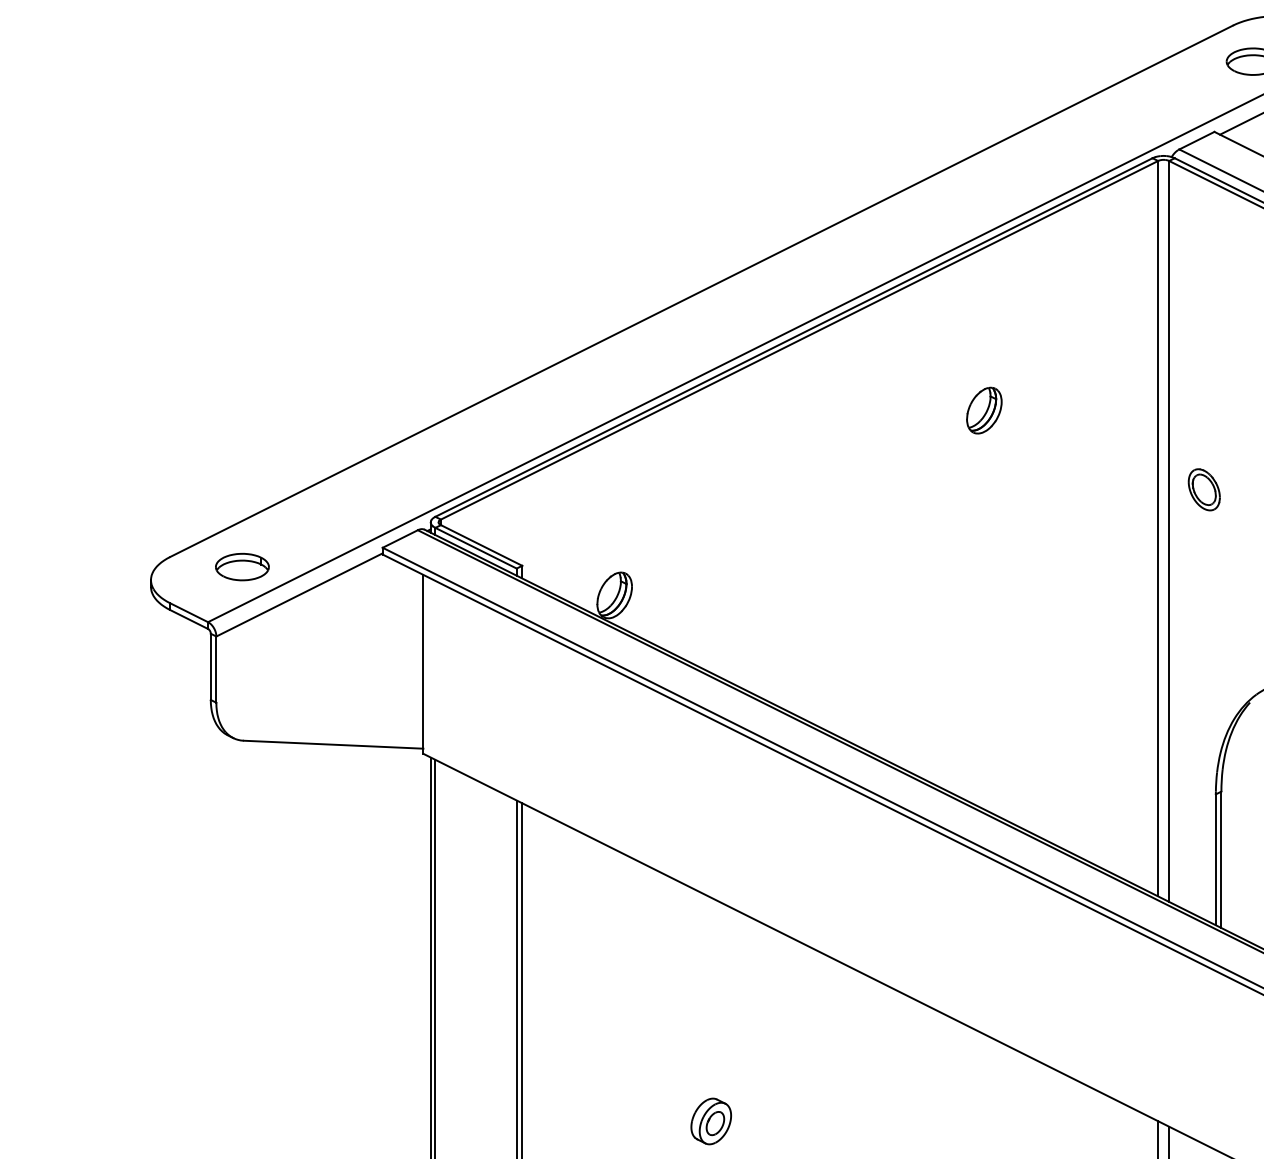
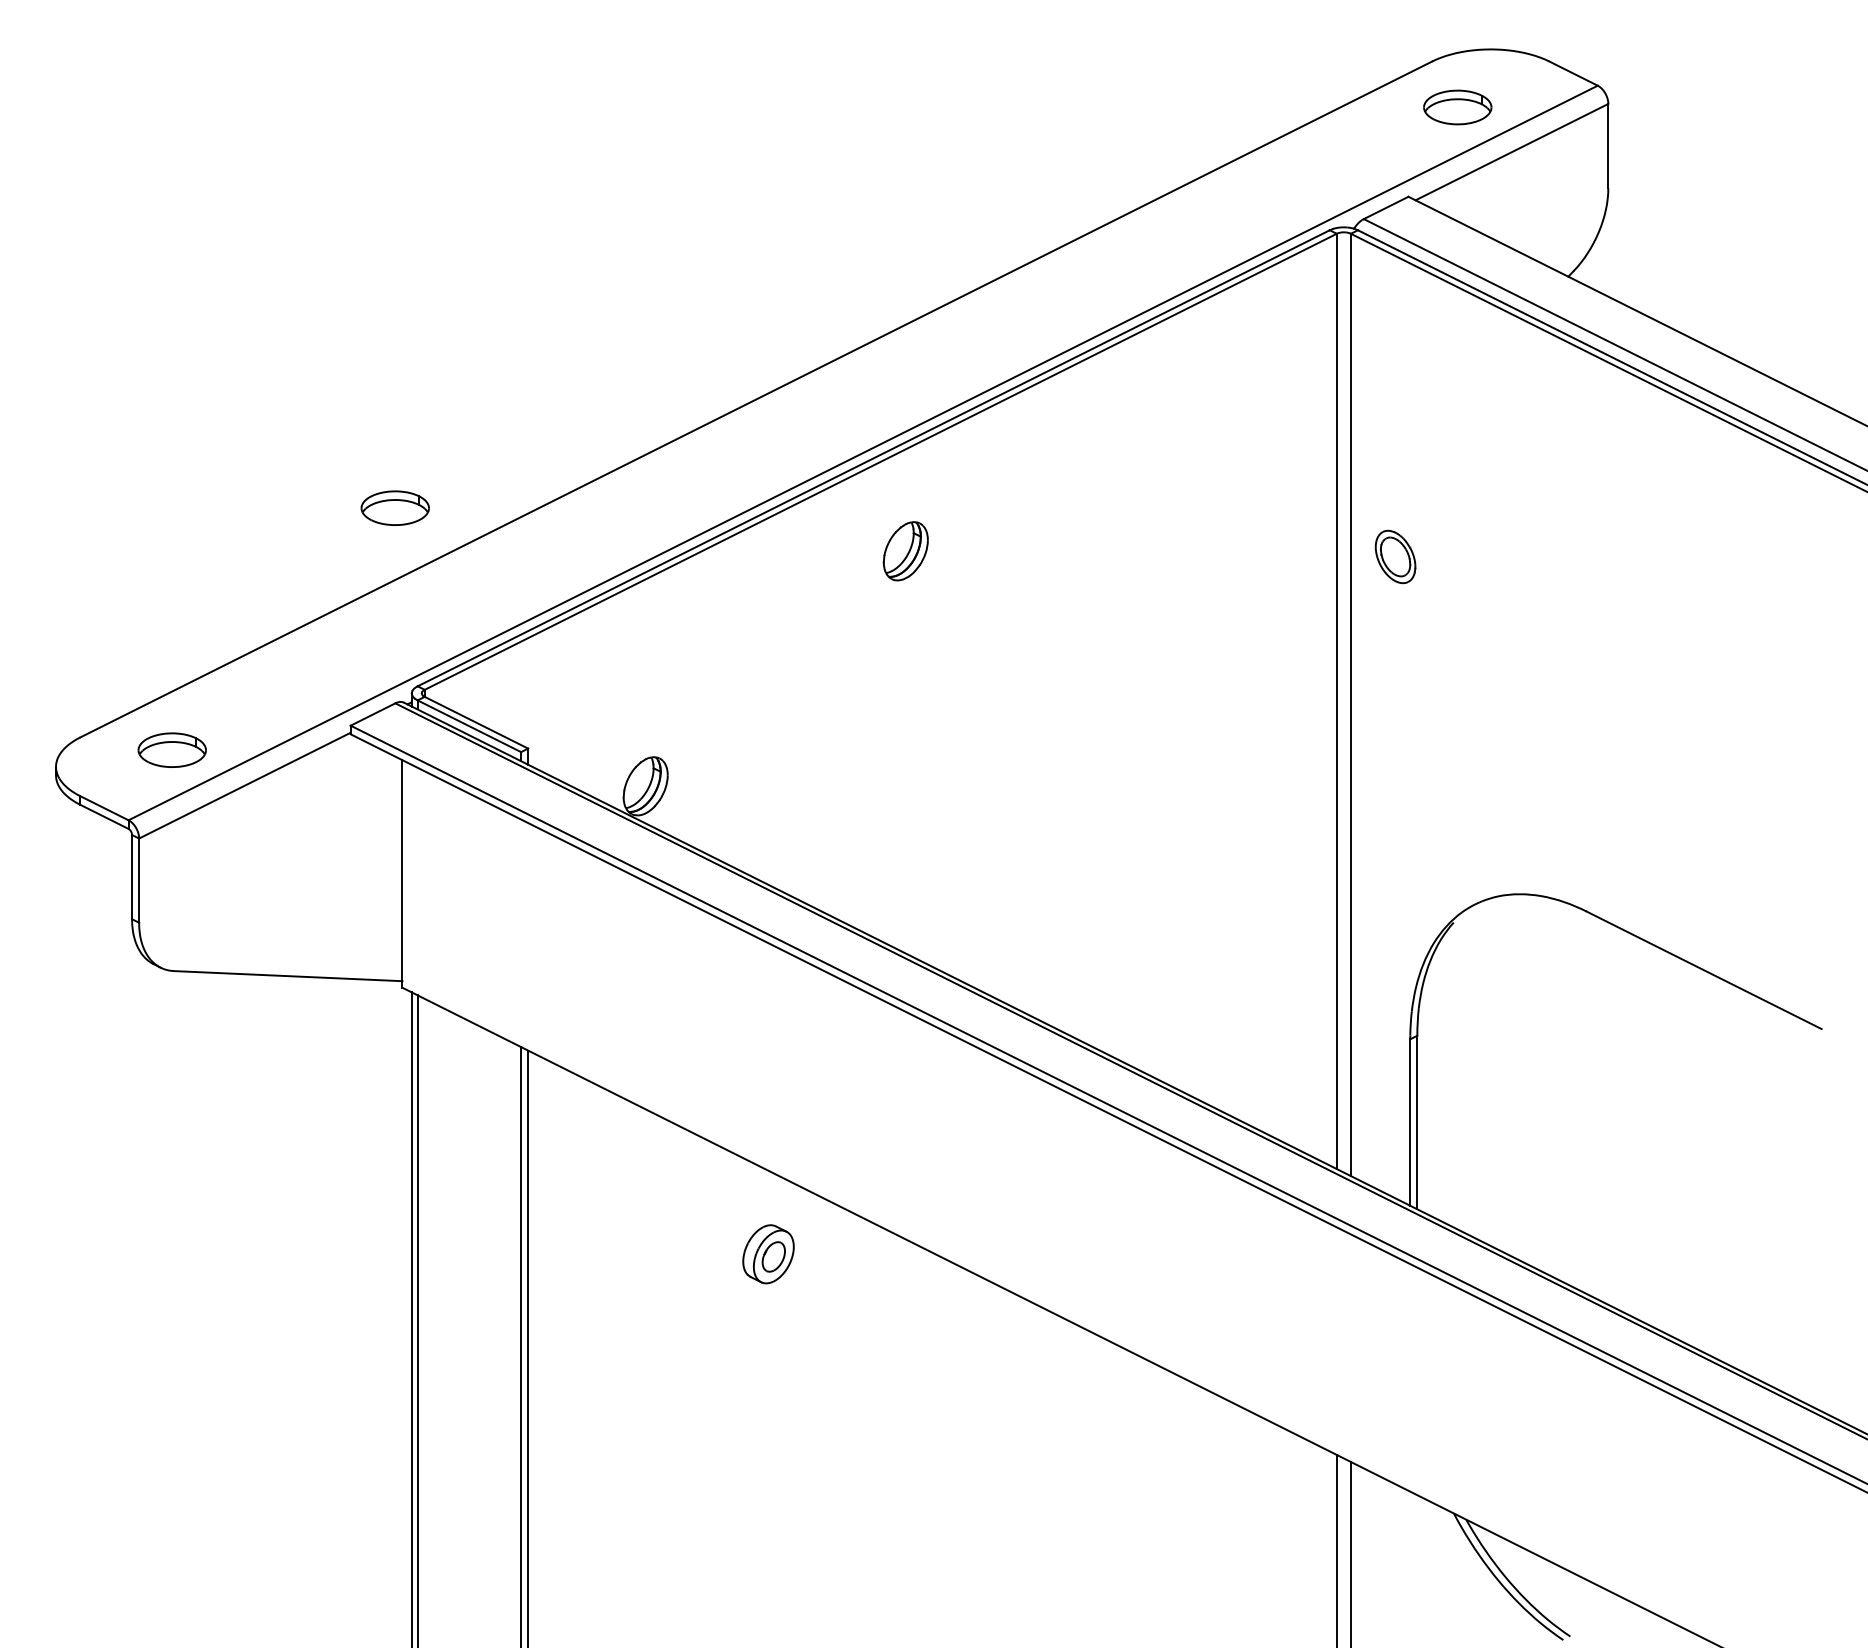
part: (417, 376) -> (394, 507), added
part: (984, 410) -> (905, 551), moved
part: (1204, 489) -> (1395, 556), moved
part: (711, 1121) -> (768, 1254), moved

